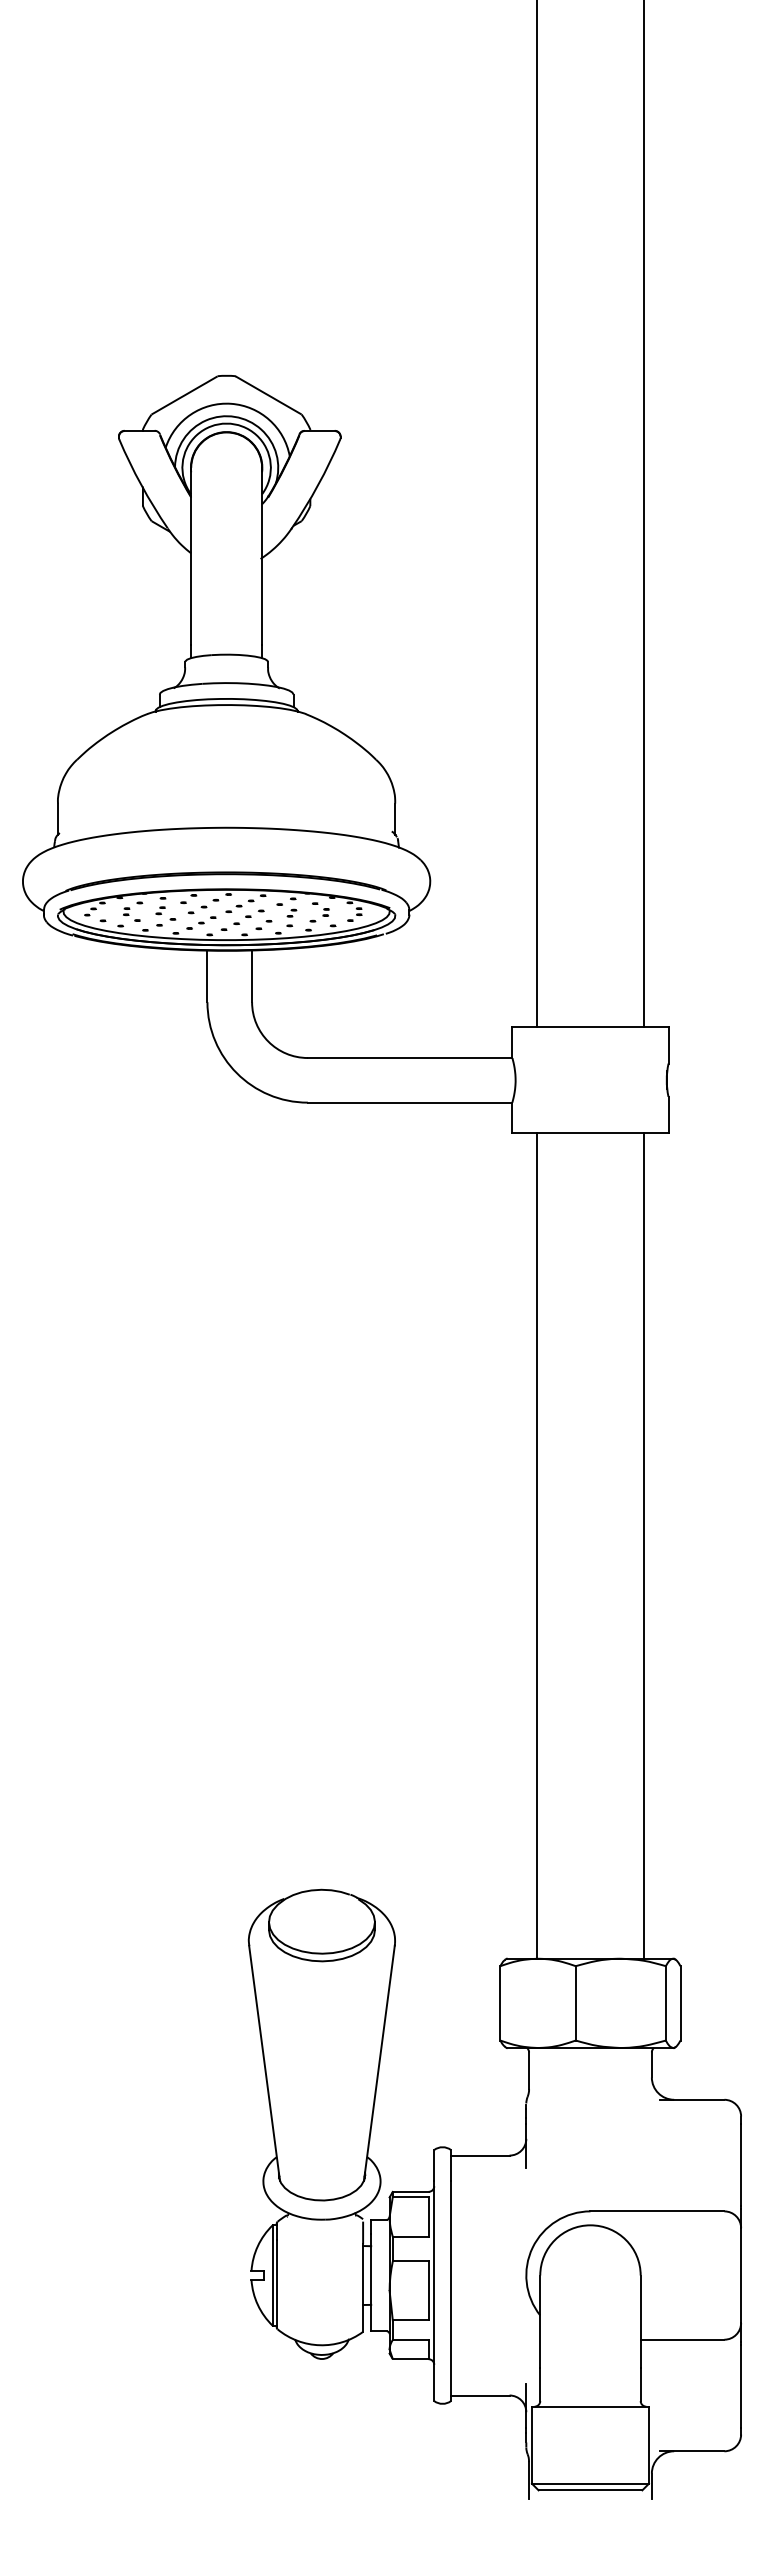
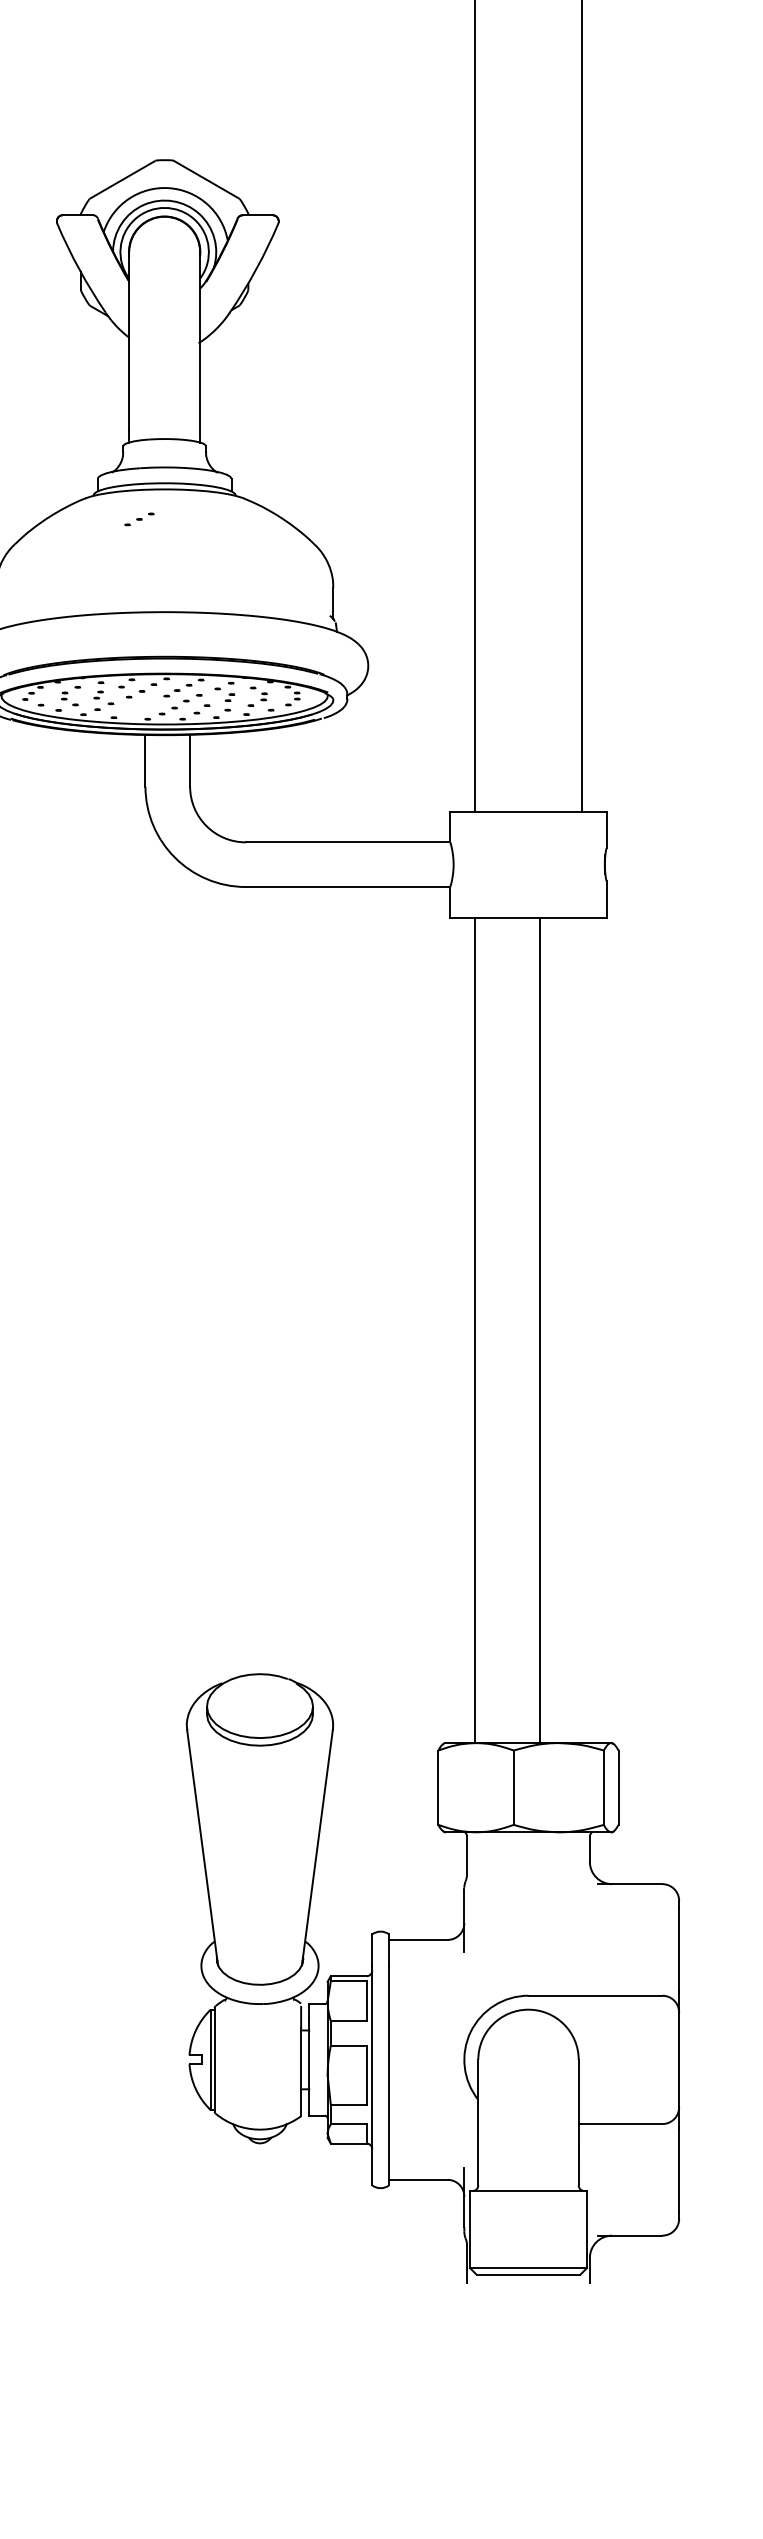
part: (201, 922) -> (139, 518), moved
line: (643, 1545) -> (539, 1329), moved

